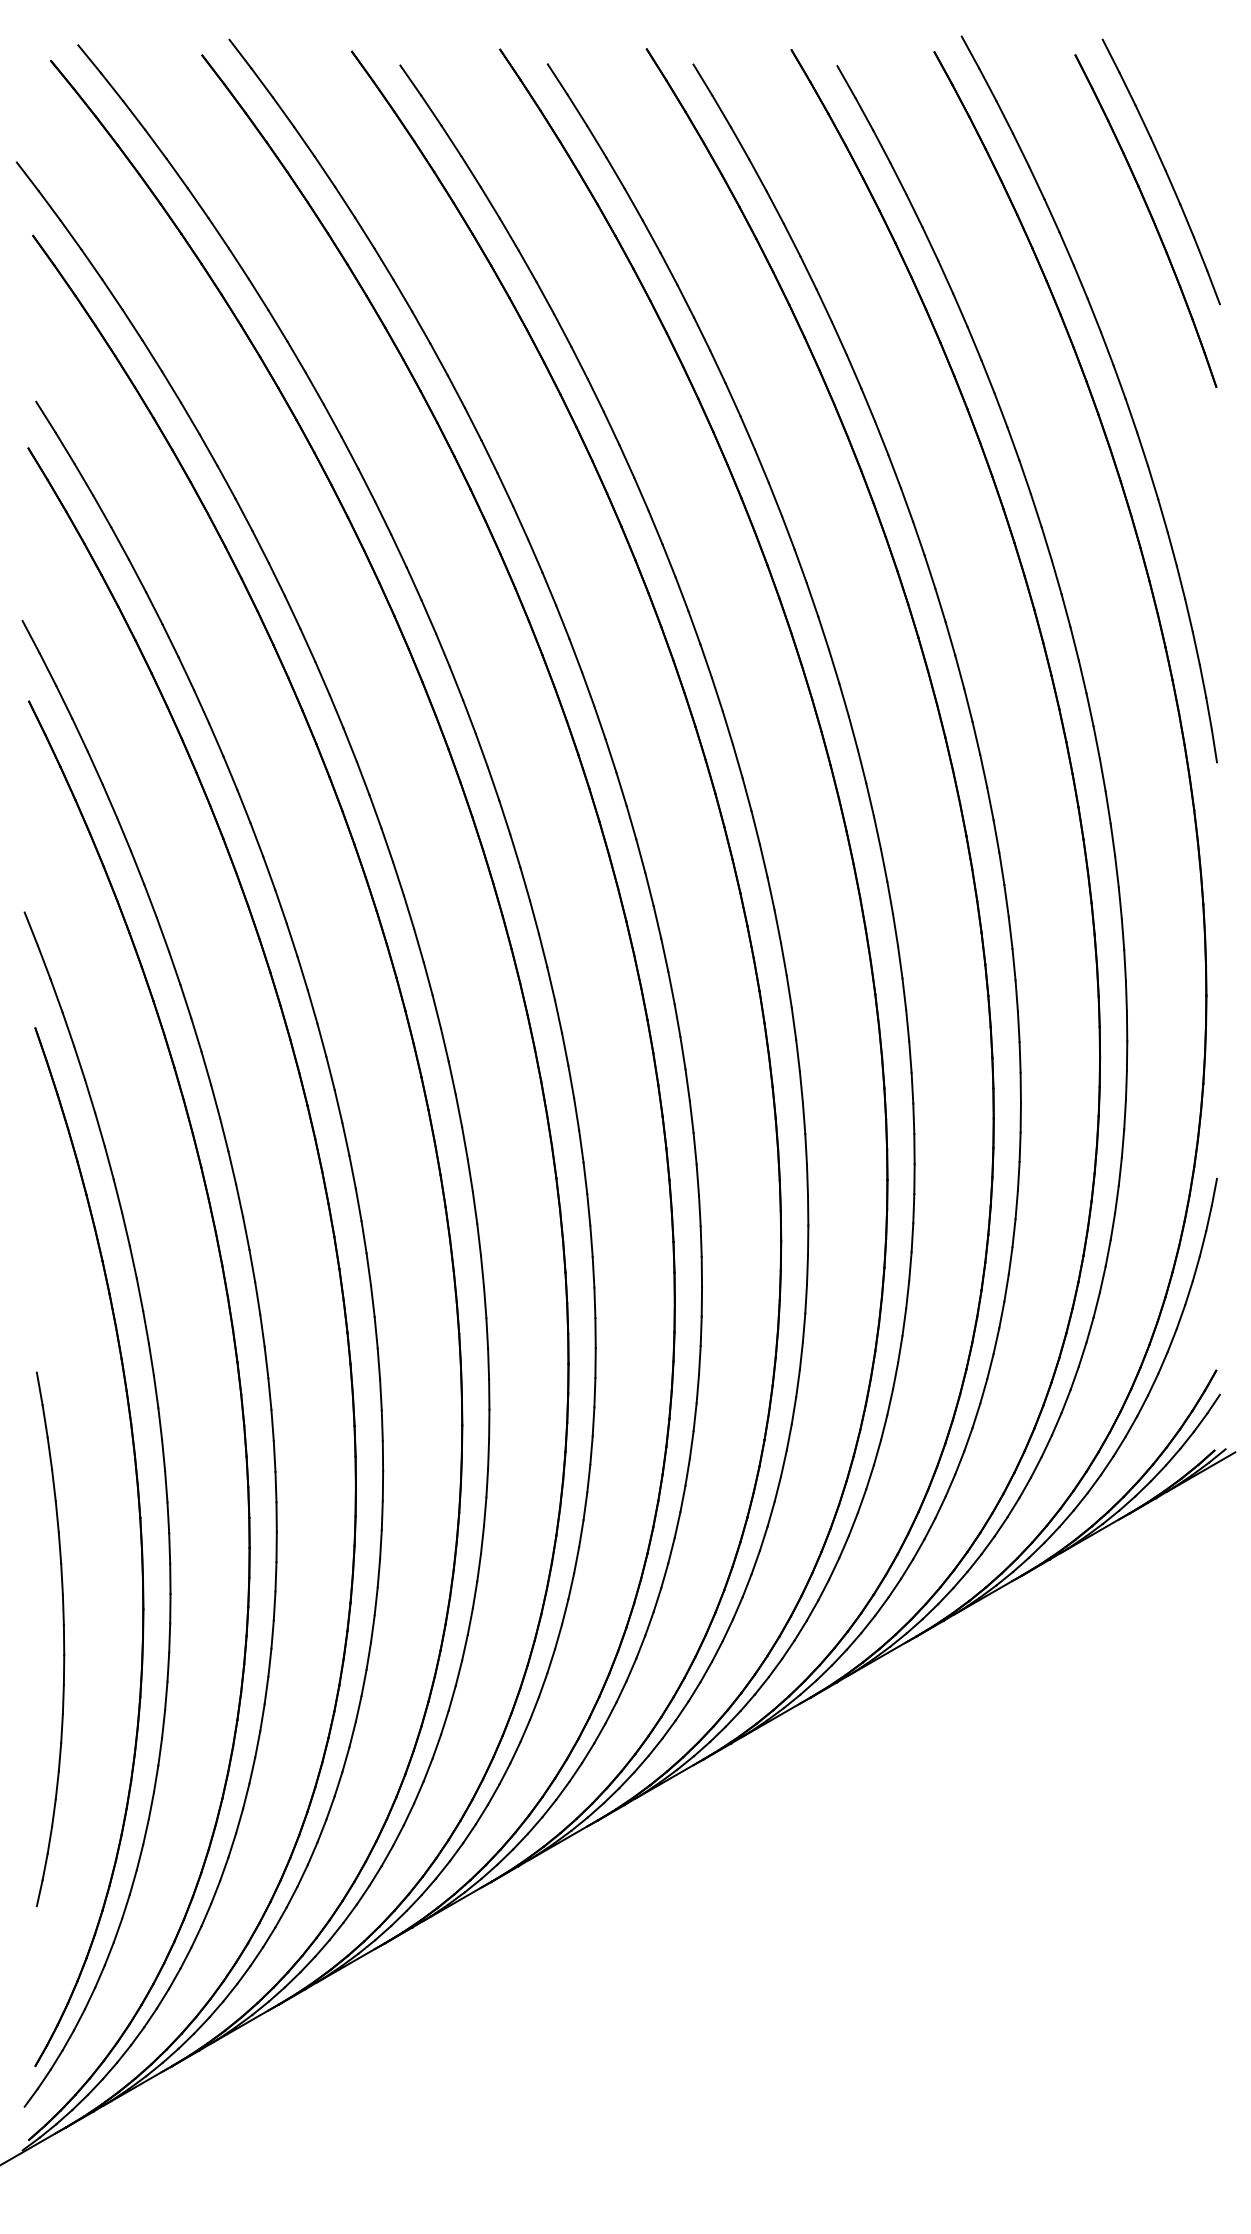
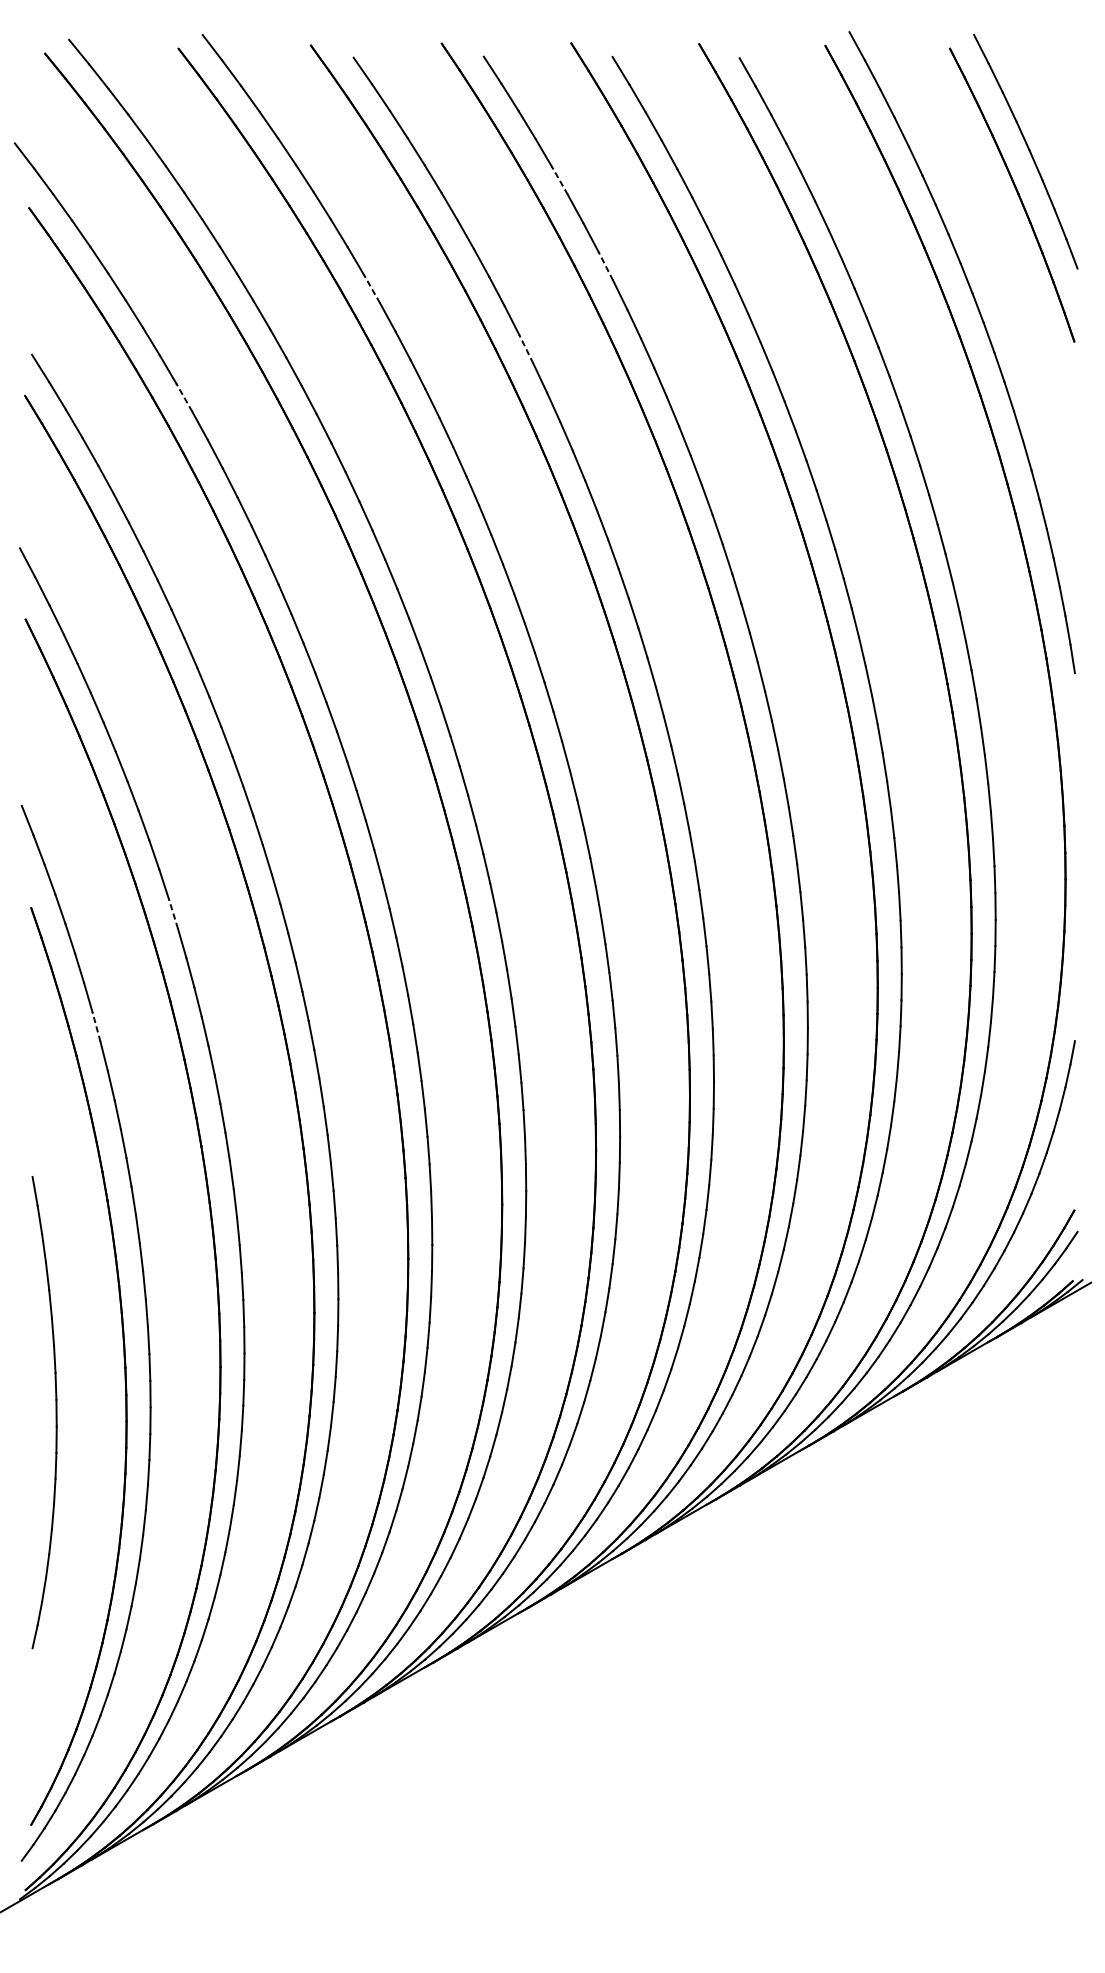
line: (633, 204) -> (559, 180), solid -> dashed
line: (685, 301) -> (605, 266), solid -> dashed
line: (420, 327) -> (371, 289), solid -> dashed
line: (595, 395) -> (526, 349), solid -> dashed
line: (208, 449) -> (184, 396), solid -> dashed
line: (196, 1034) -> (173, 913), solid -> dashed
line: (109, 1162) -> (96, 1026), solid -> dashed
part: (63, 1639) -> (56, 1412), moved

